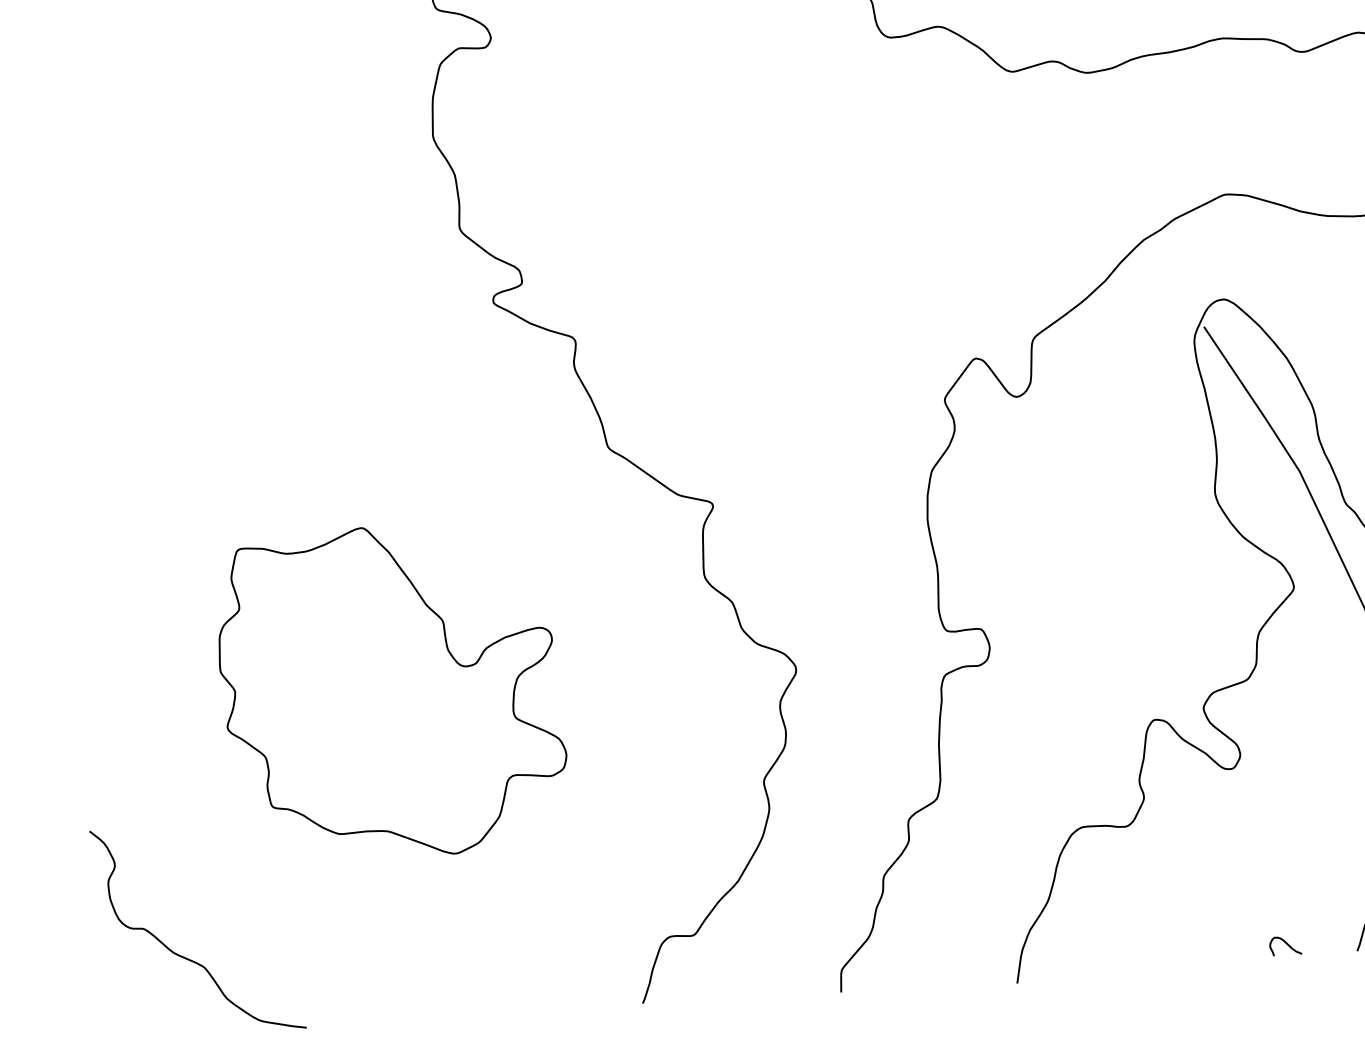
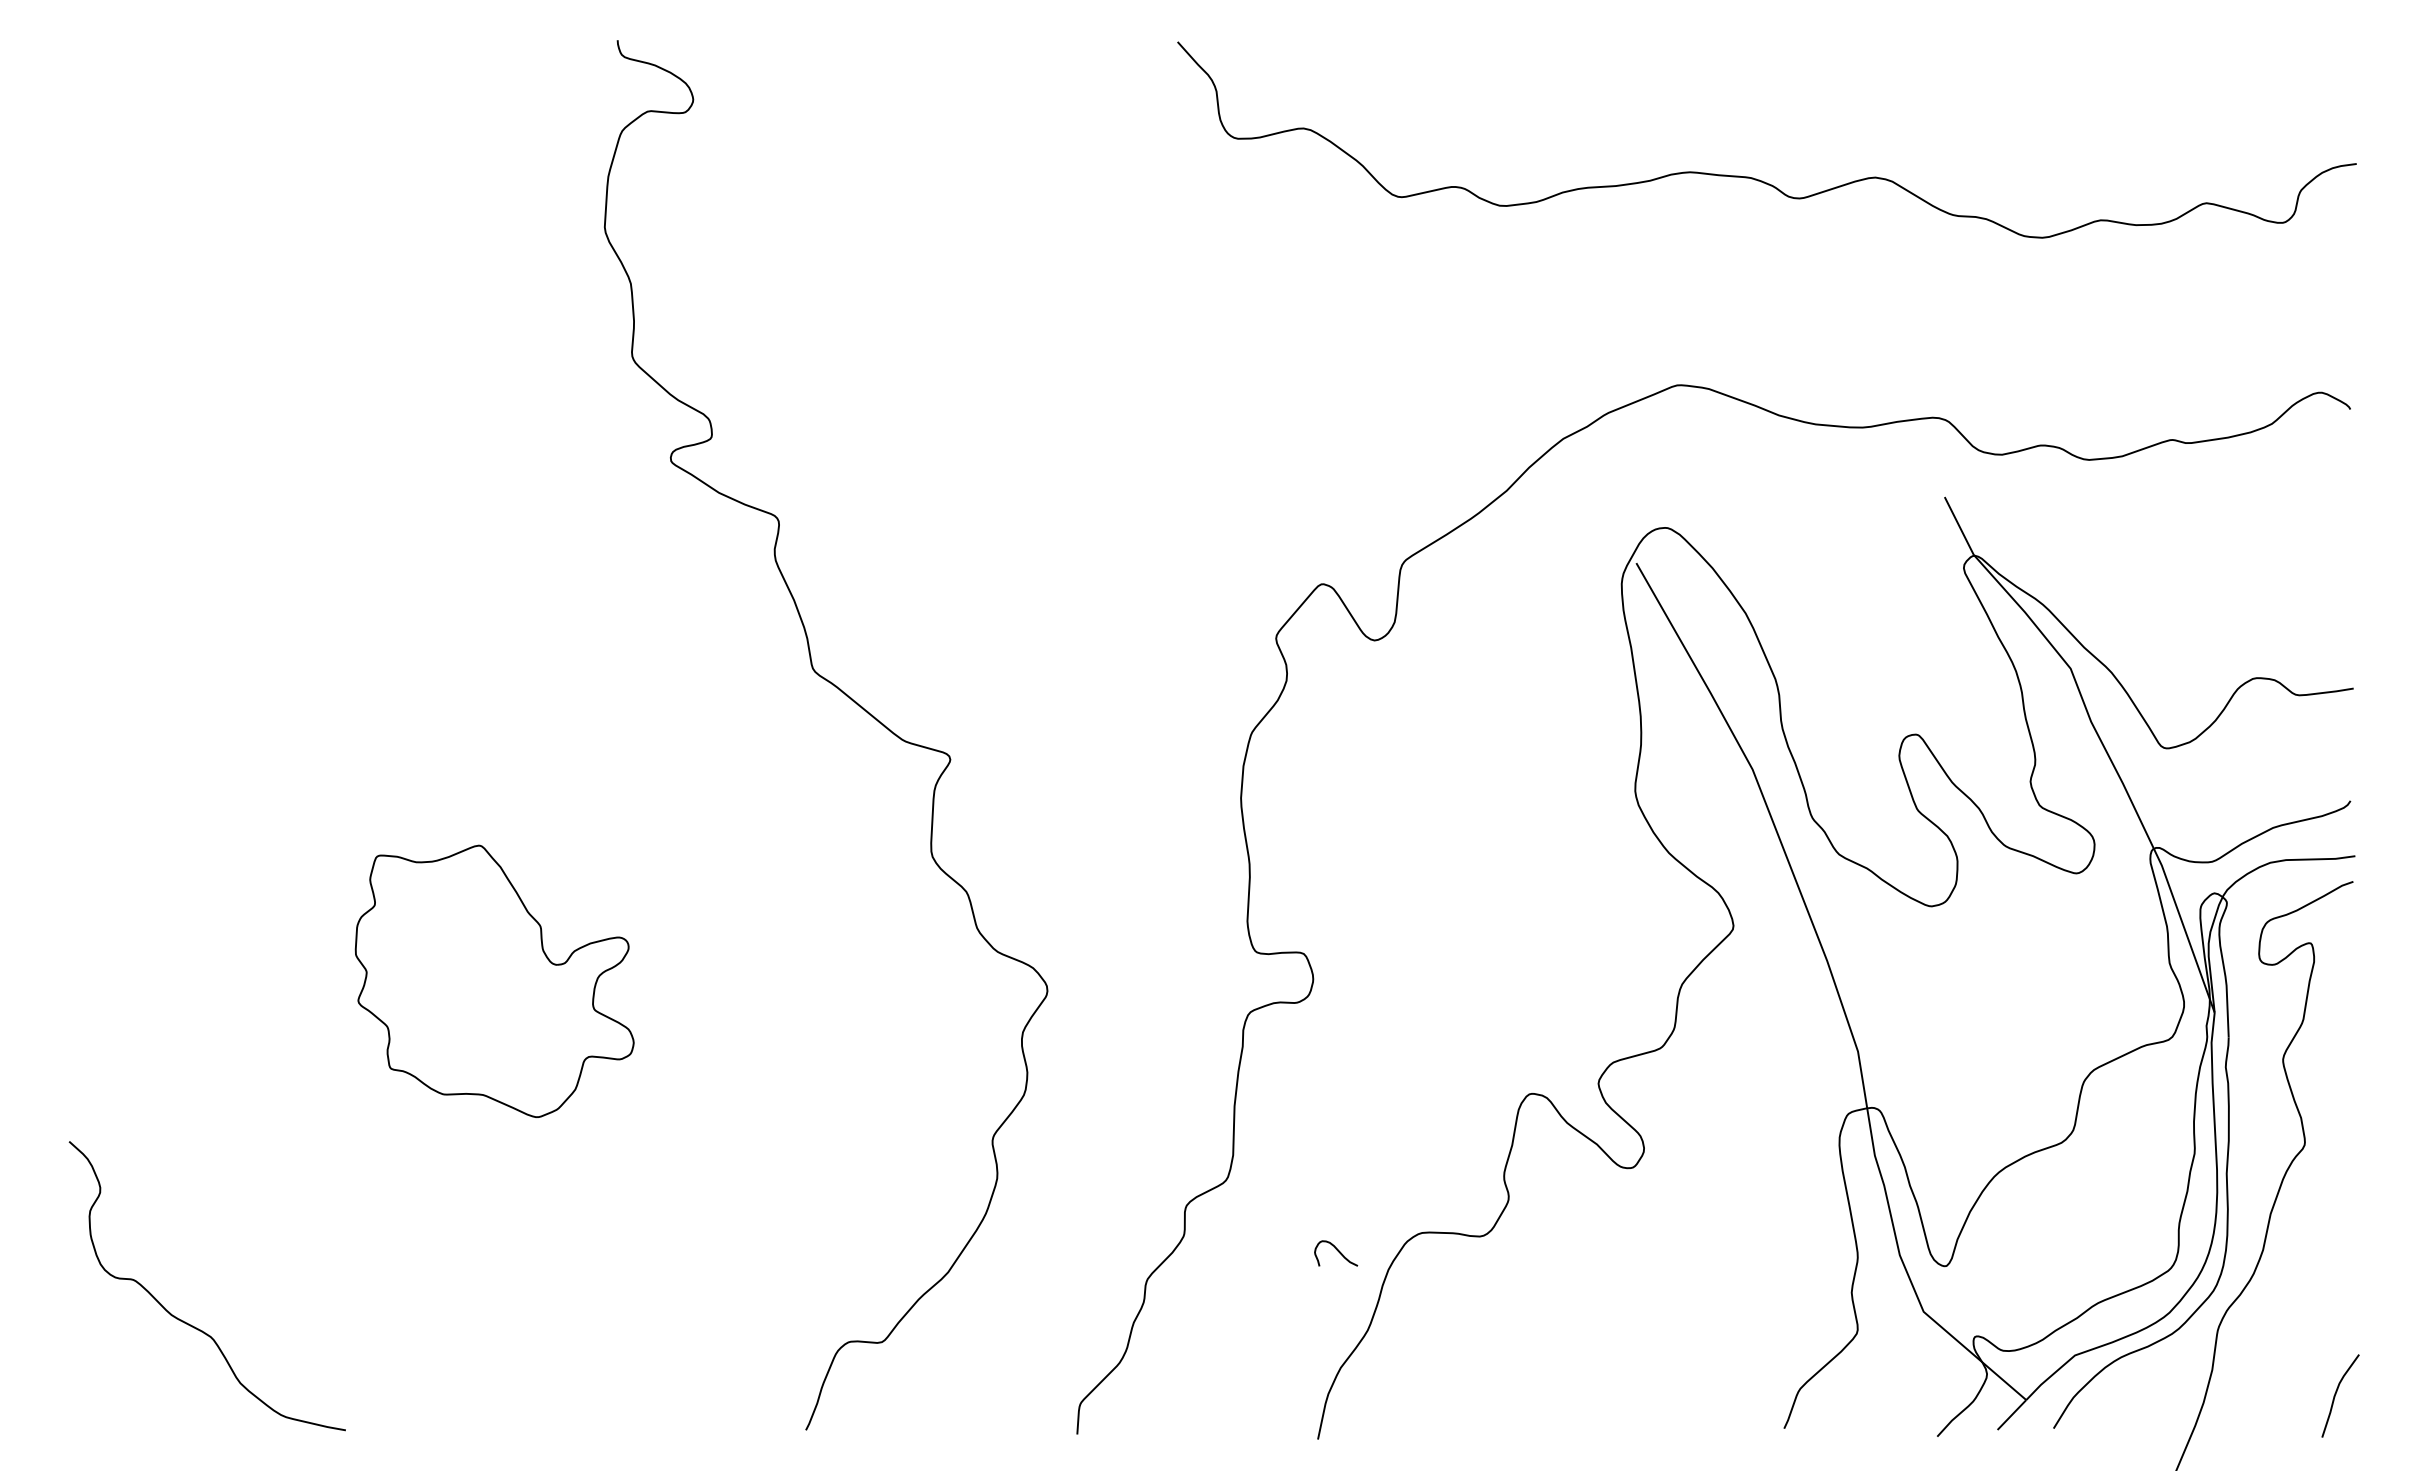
part: (391, 692) -> (494, 981), size x0.6
curve: (1286, 944) -> (1337, 1251), moved

